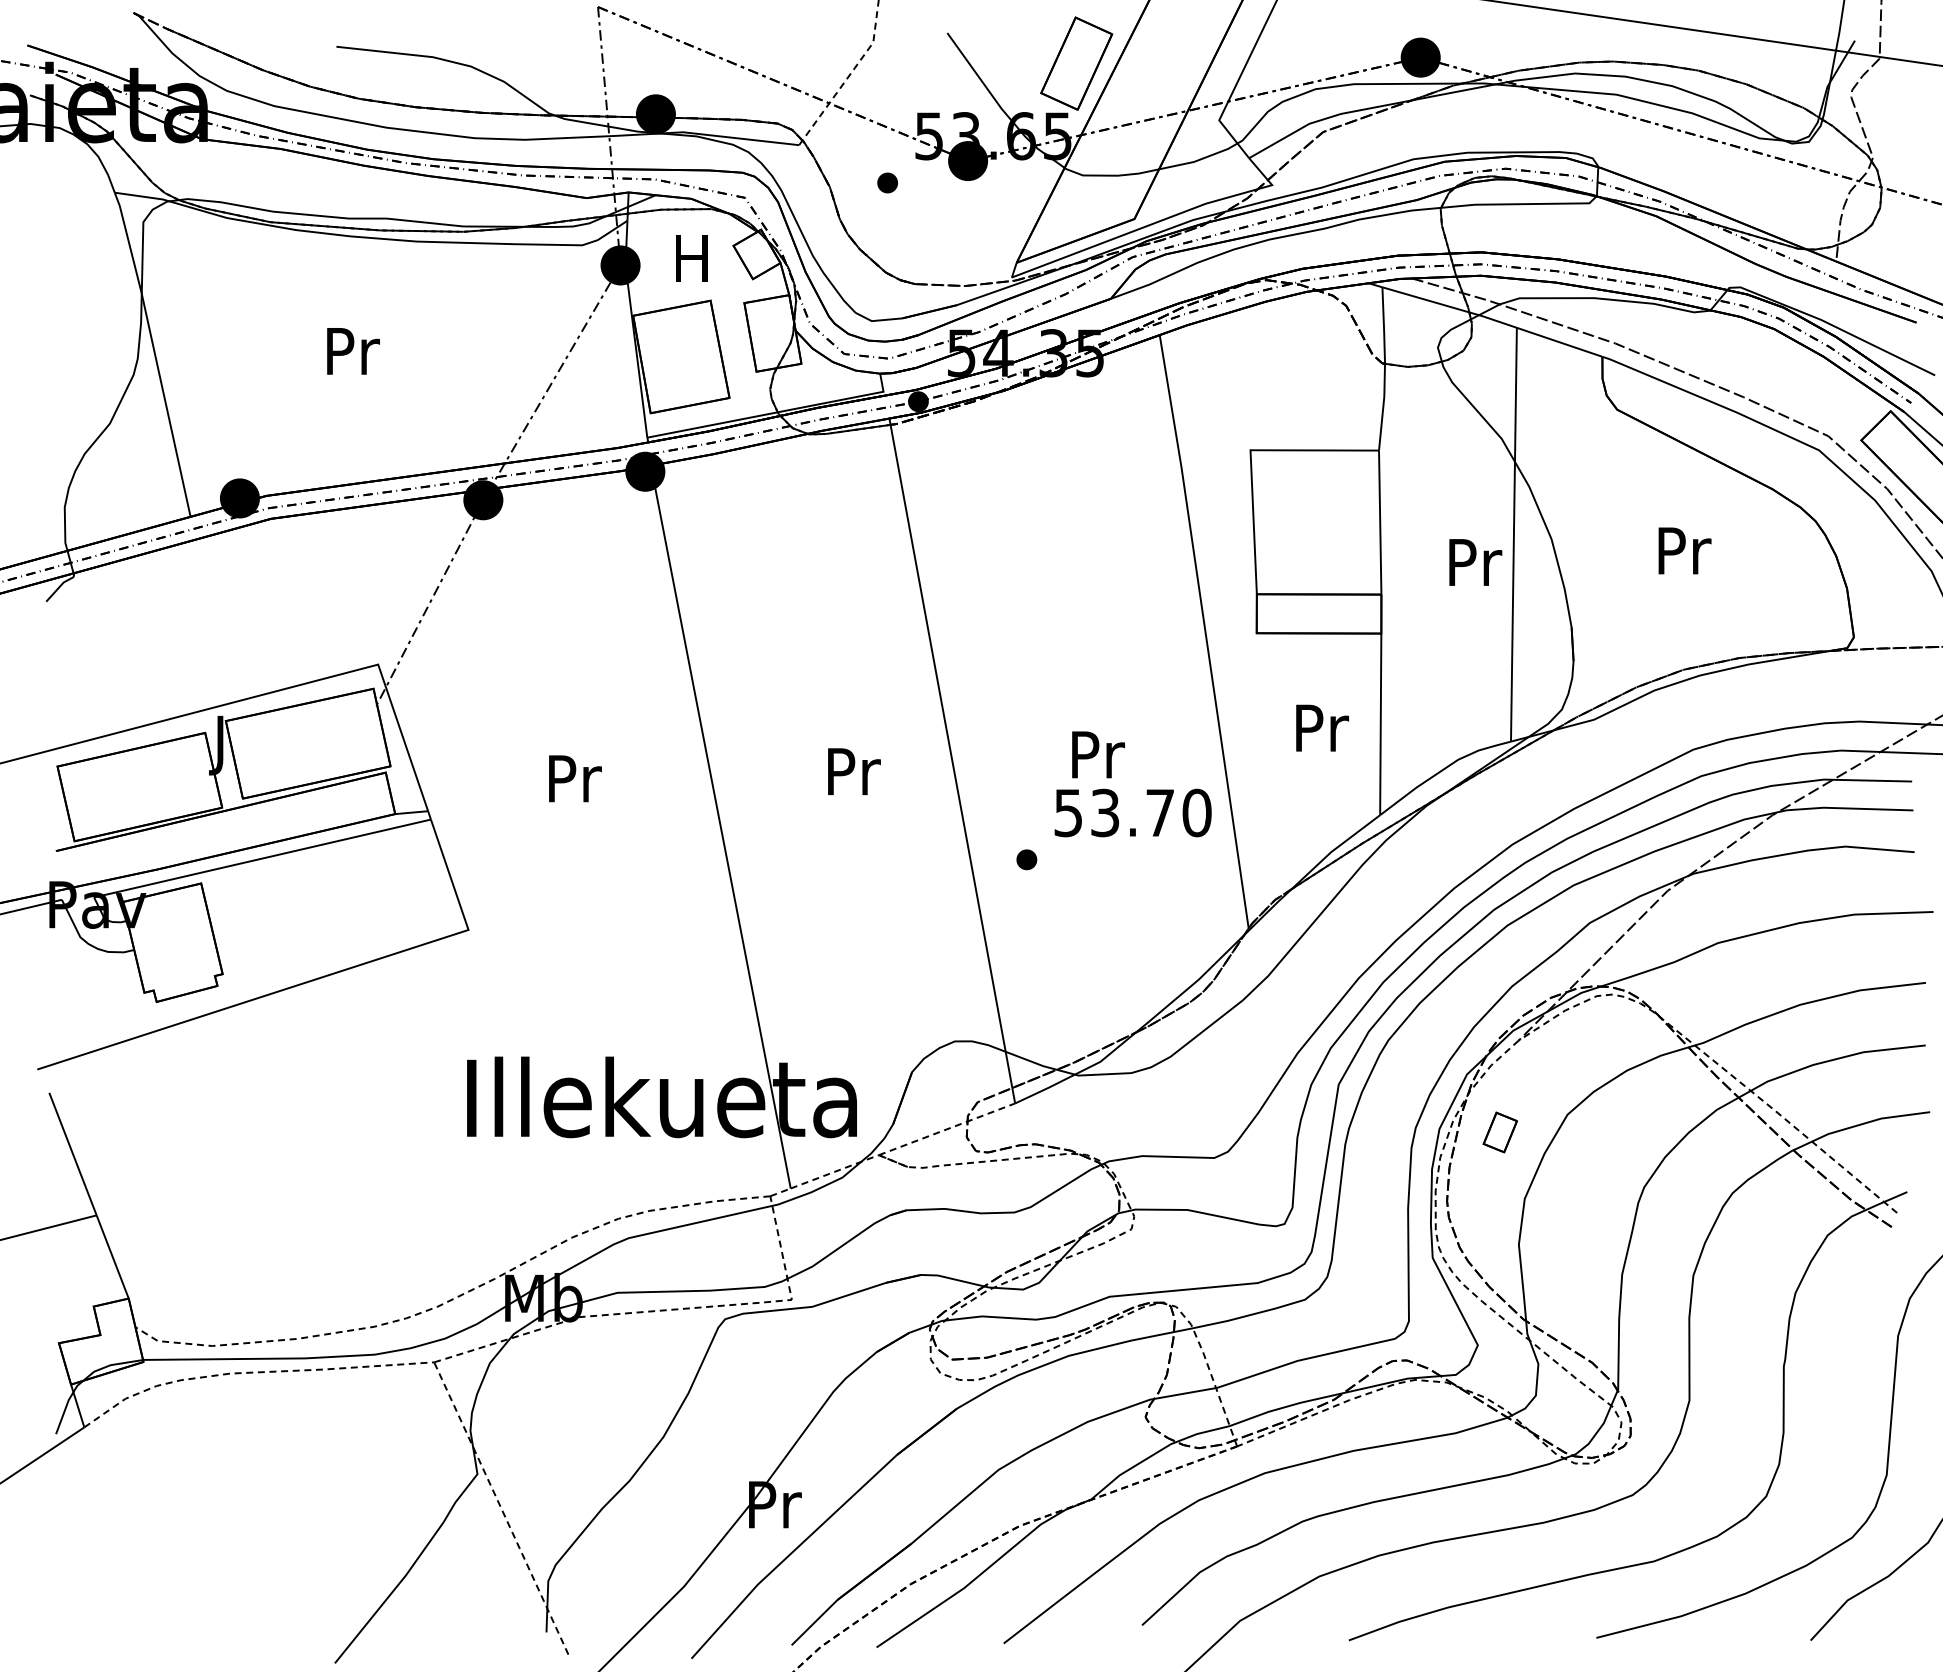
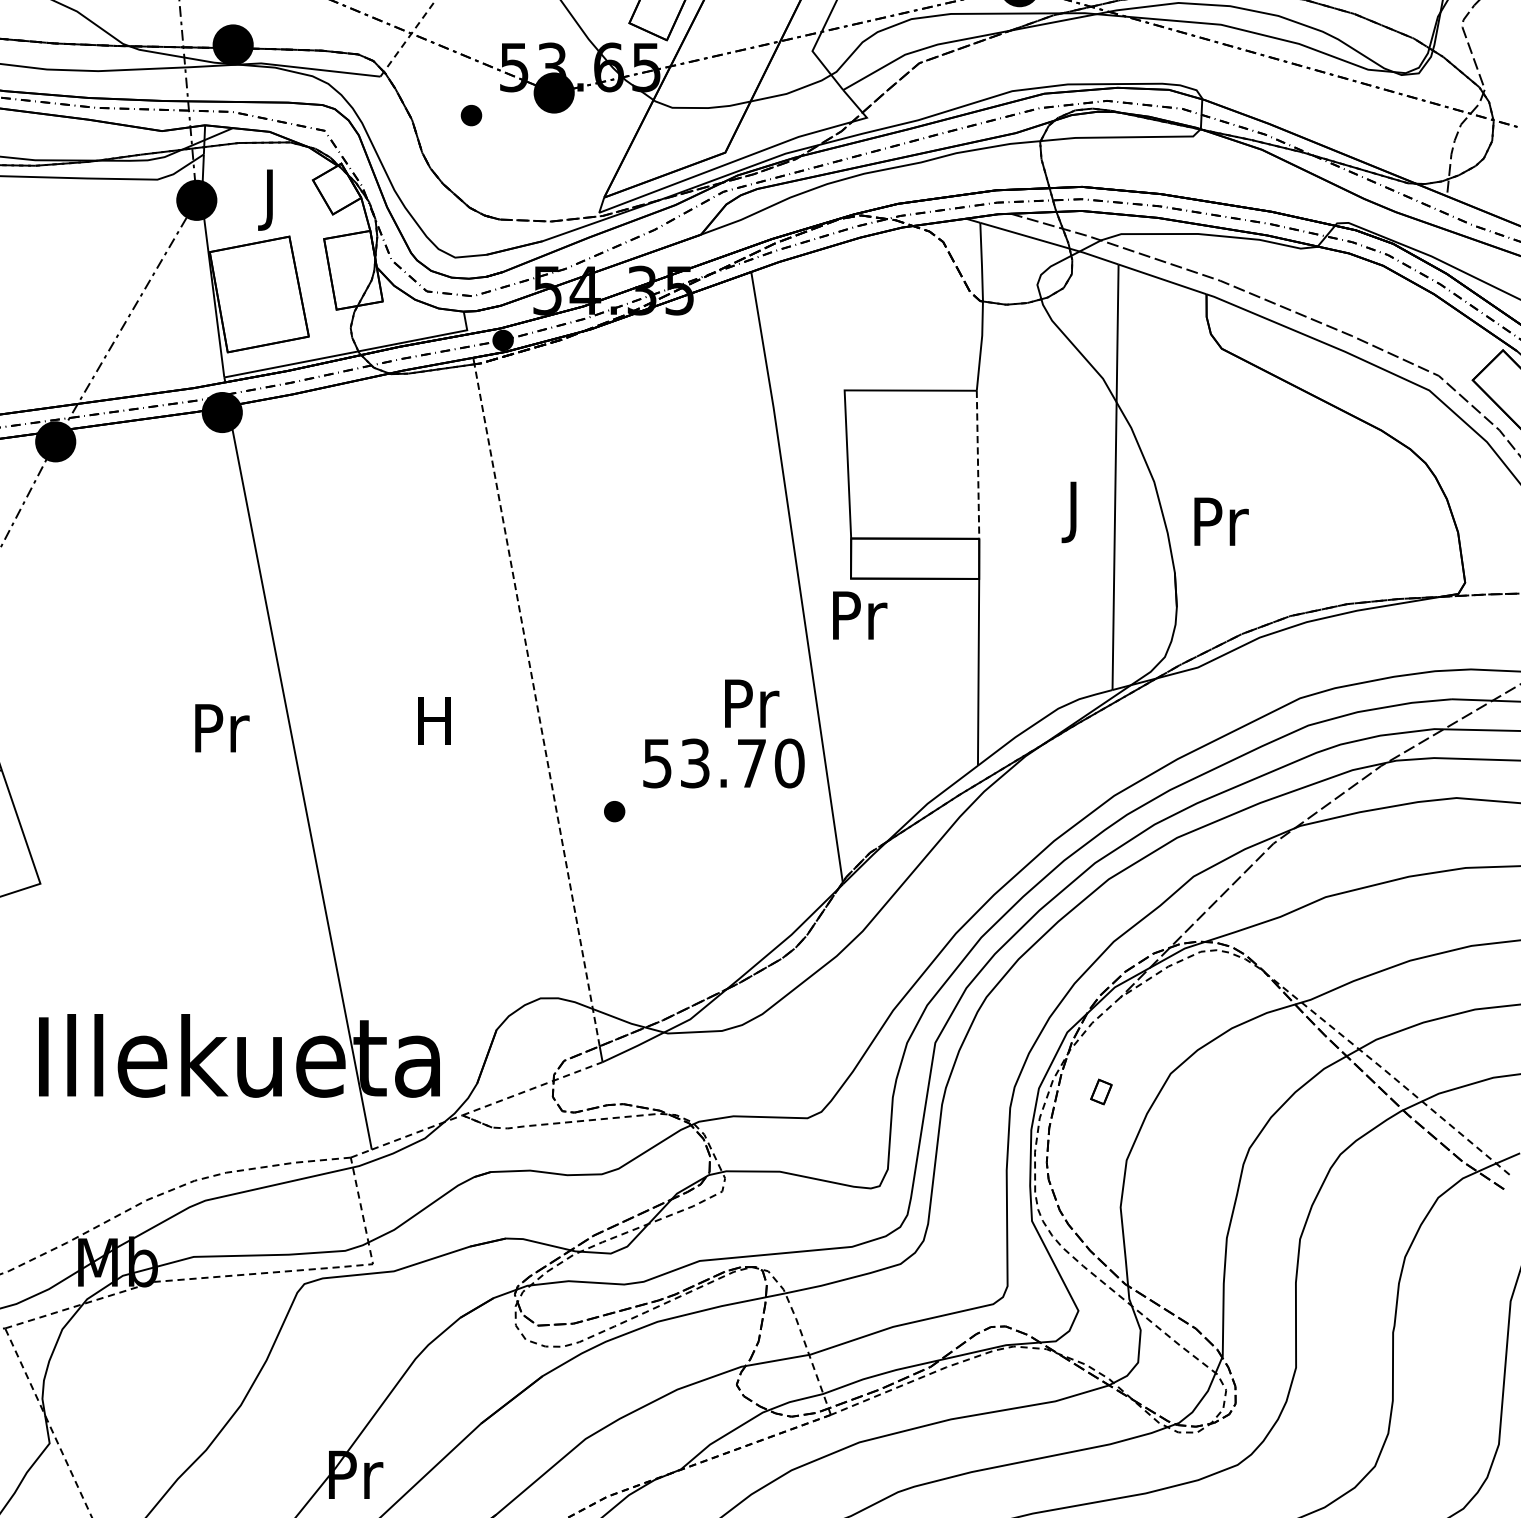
text: (691, 265) -> (269, 200), H -> J
line: (1380, 523) -> (978, 465), solid -> dashed
text: (1684, 550) -> (1221, 521), moved
text: (1475, 568) -> (1076, 512), Pr -> J
text: (1322, 727) -> (860, 614), moved
text: (1098, 754) -> (752, 703), moved
line: (951, 756) -> (537, 705), solid -> dashed
text: (854, 771) -> (437, 720), Pr -> H
text: (575, 778) -> (222, 727), moved
part: (1499, 1132) -> (1100, 1092), size x0.6

